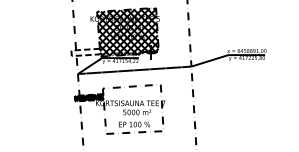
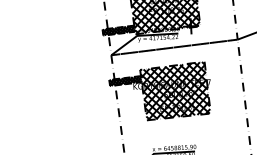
hatch: (85, 52) -> (118, 30), added
hatch: (132, 108) -> (174, 90), added

